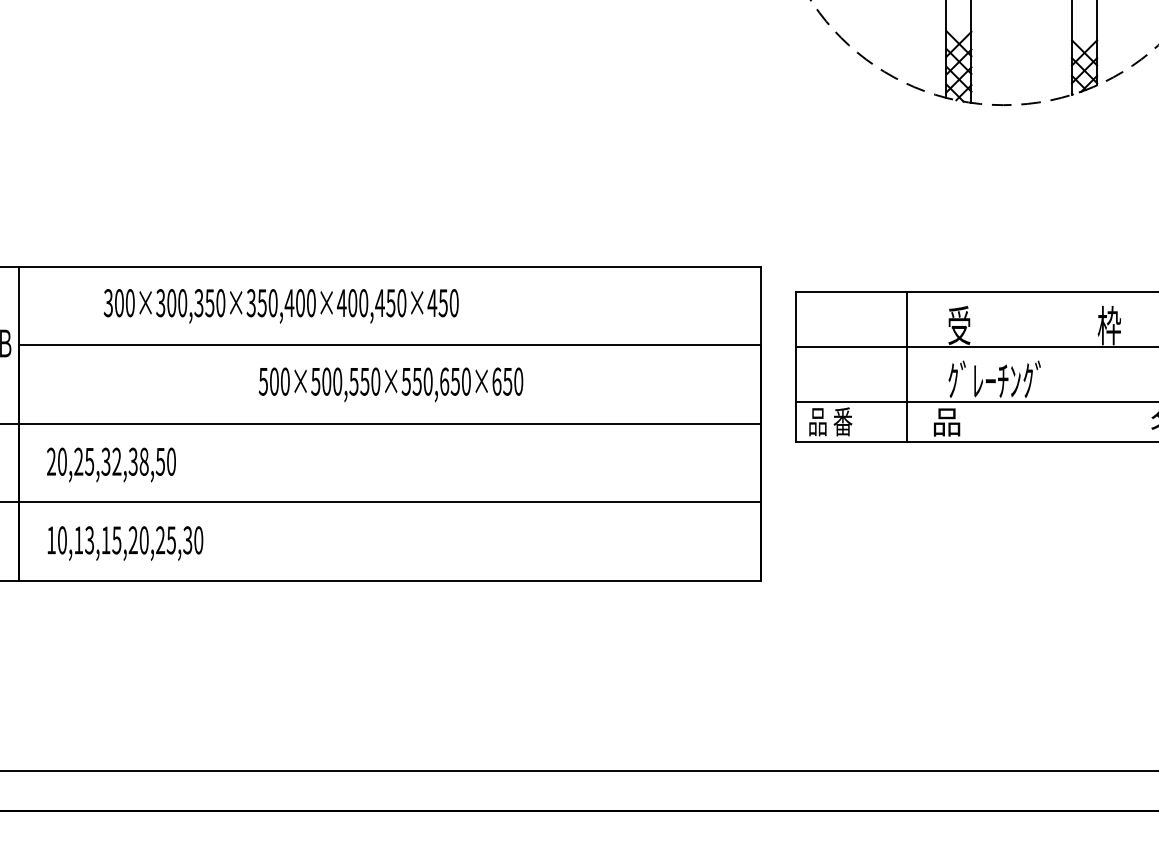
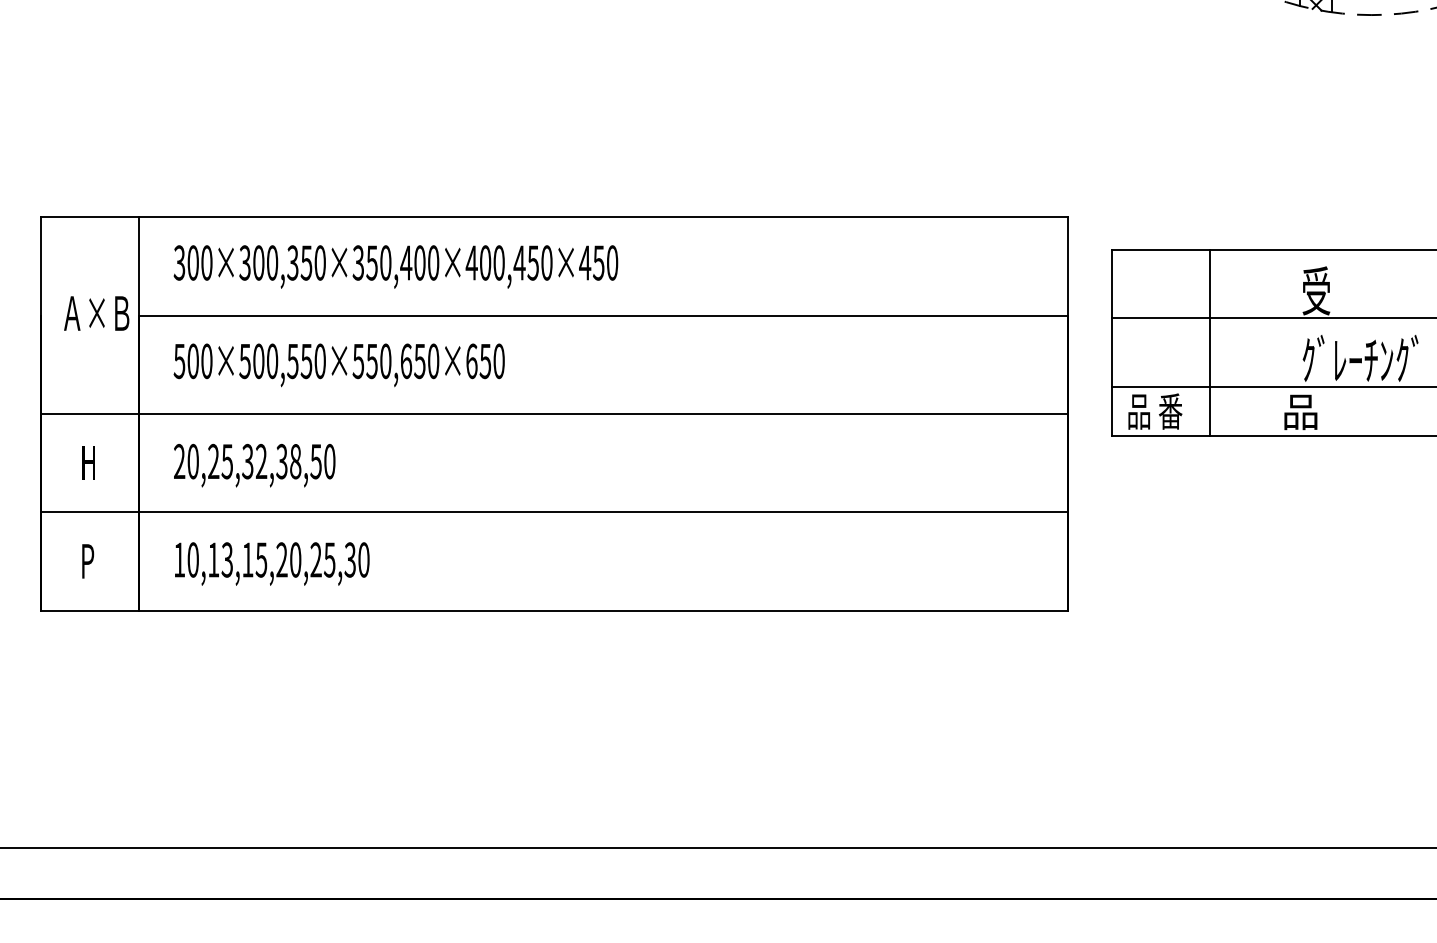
text: (280, 306) -> (394, 267), moved
line: (907, 366) -> (1210, 342), moved
text: (390, 384) -> (338, 364), moved

